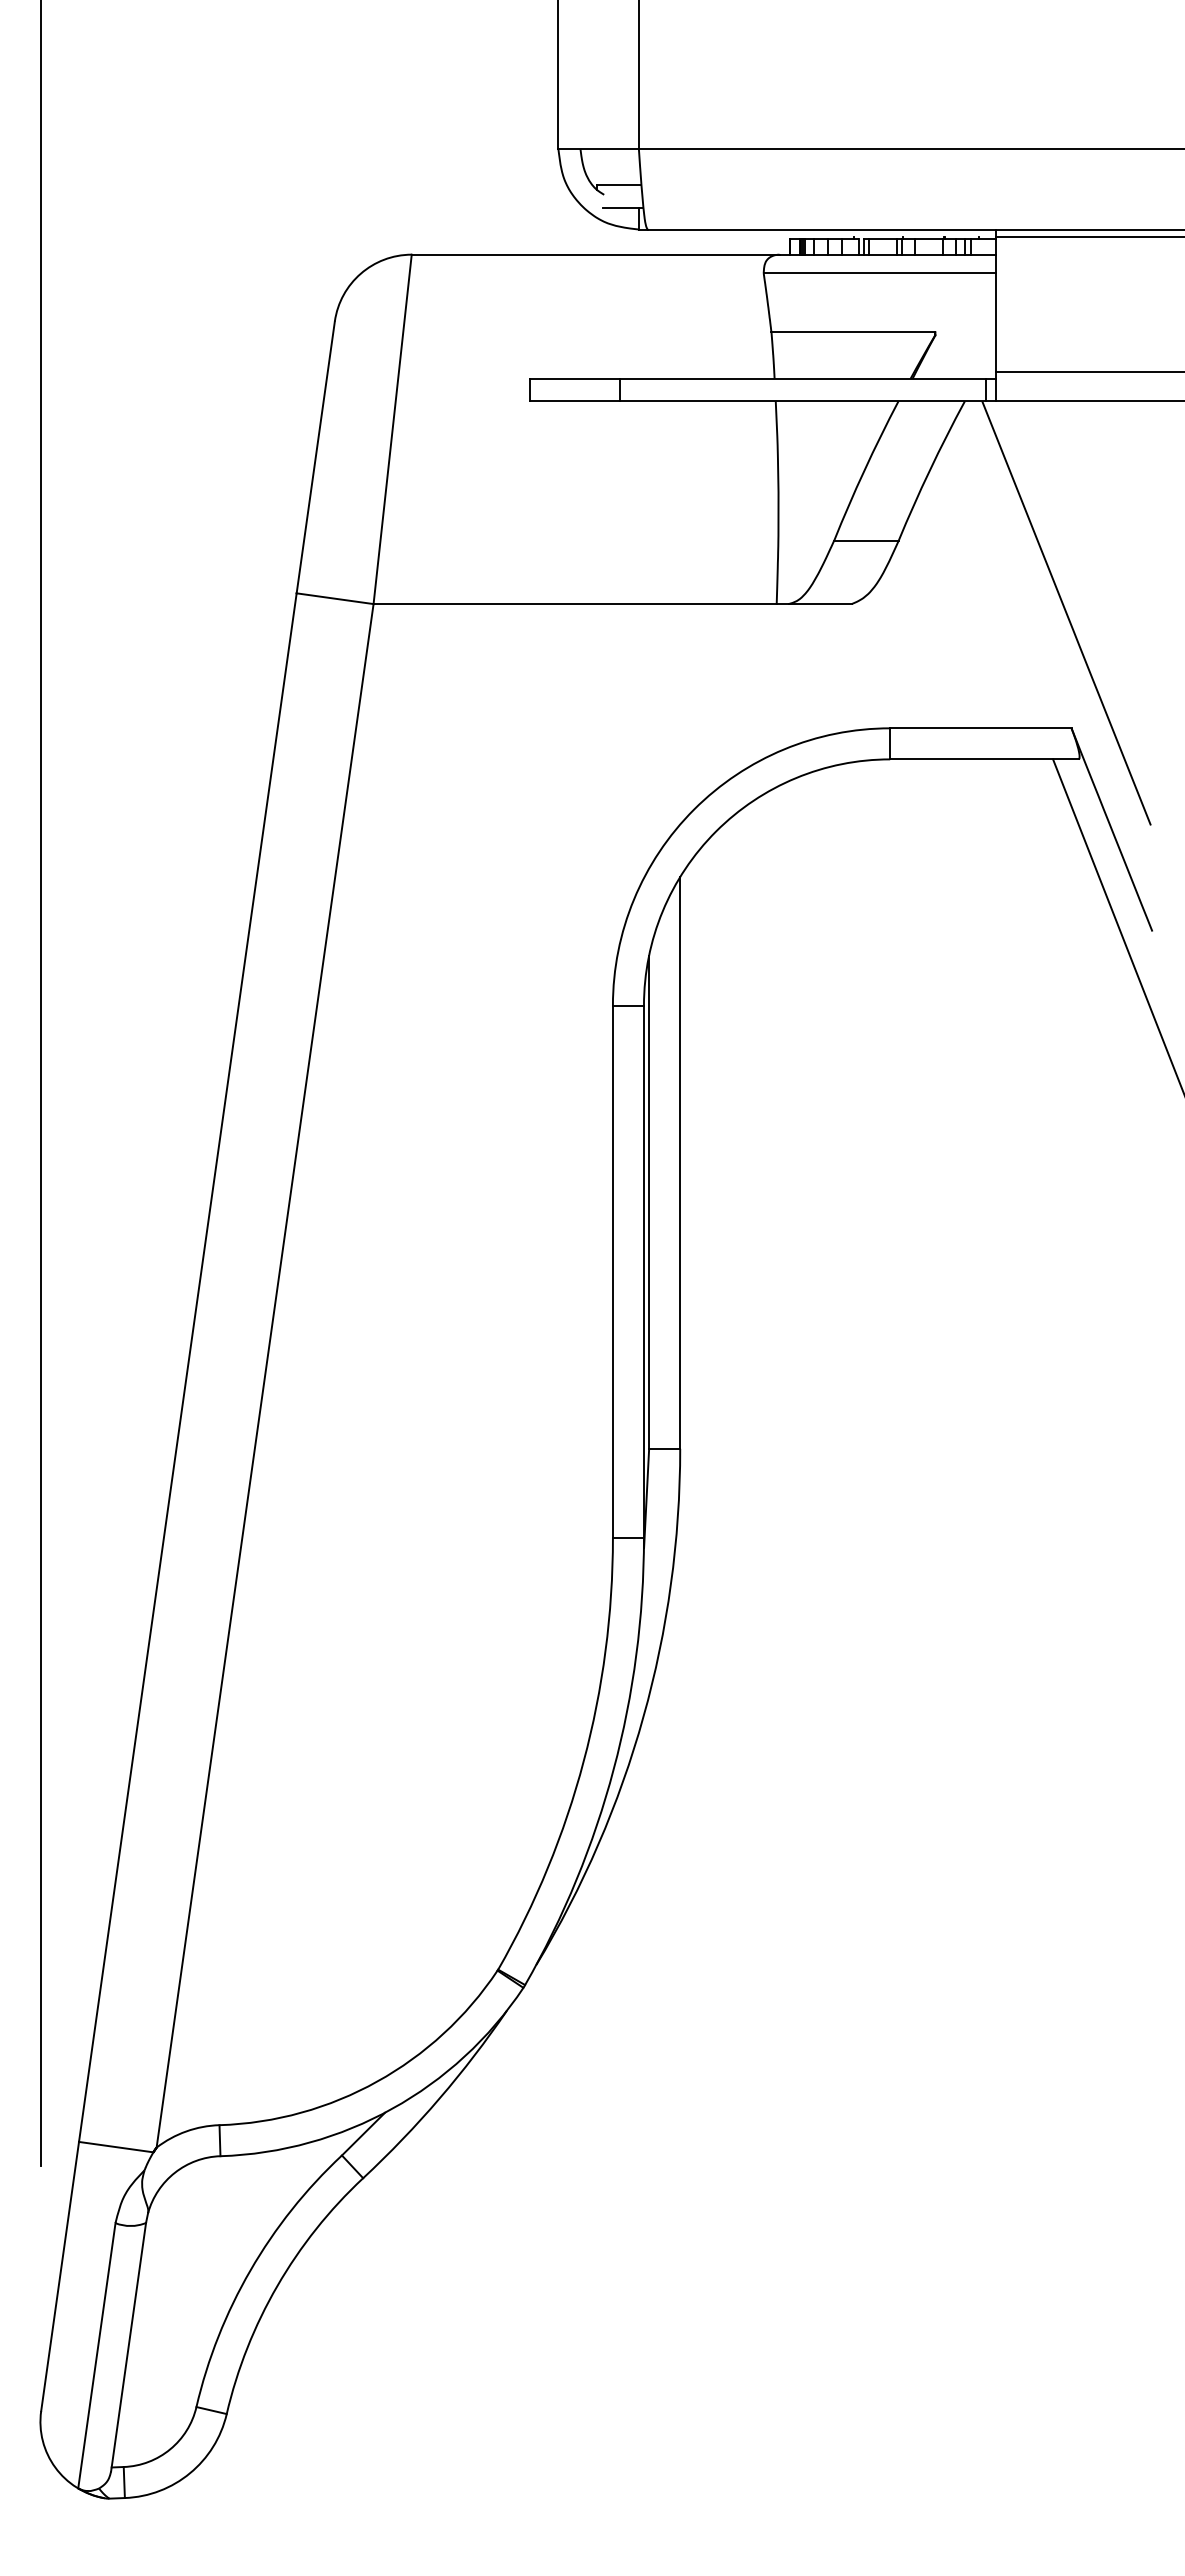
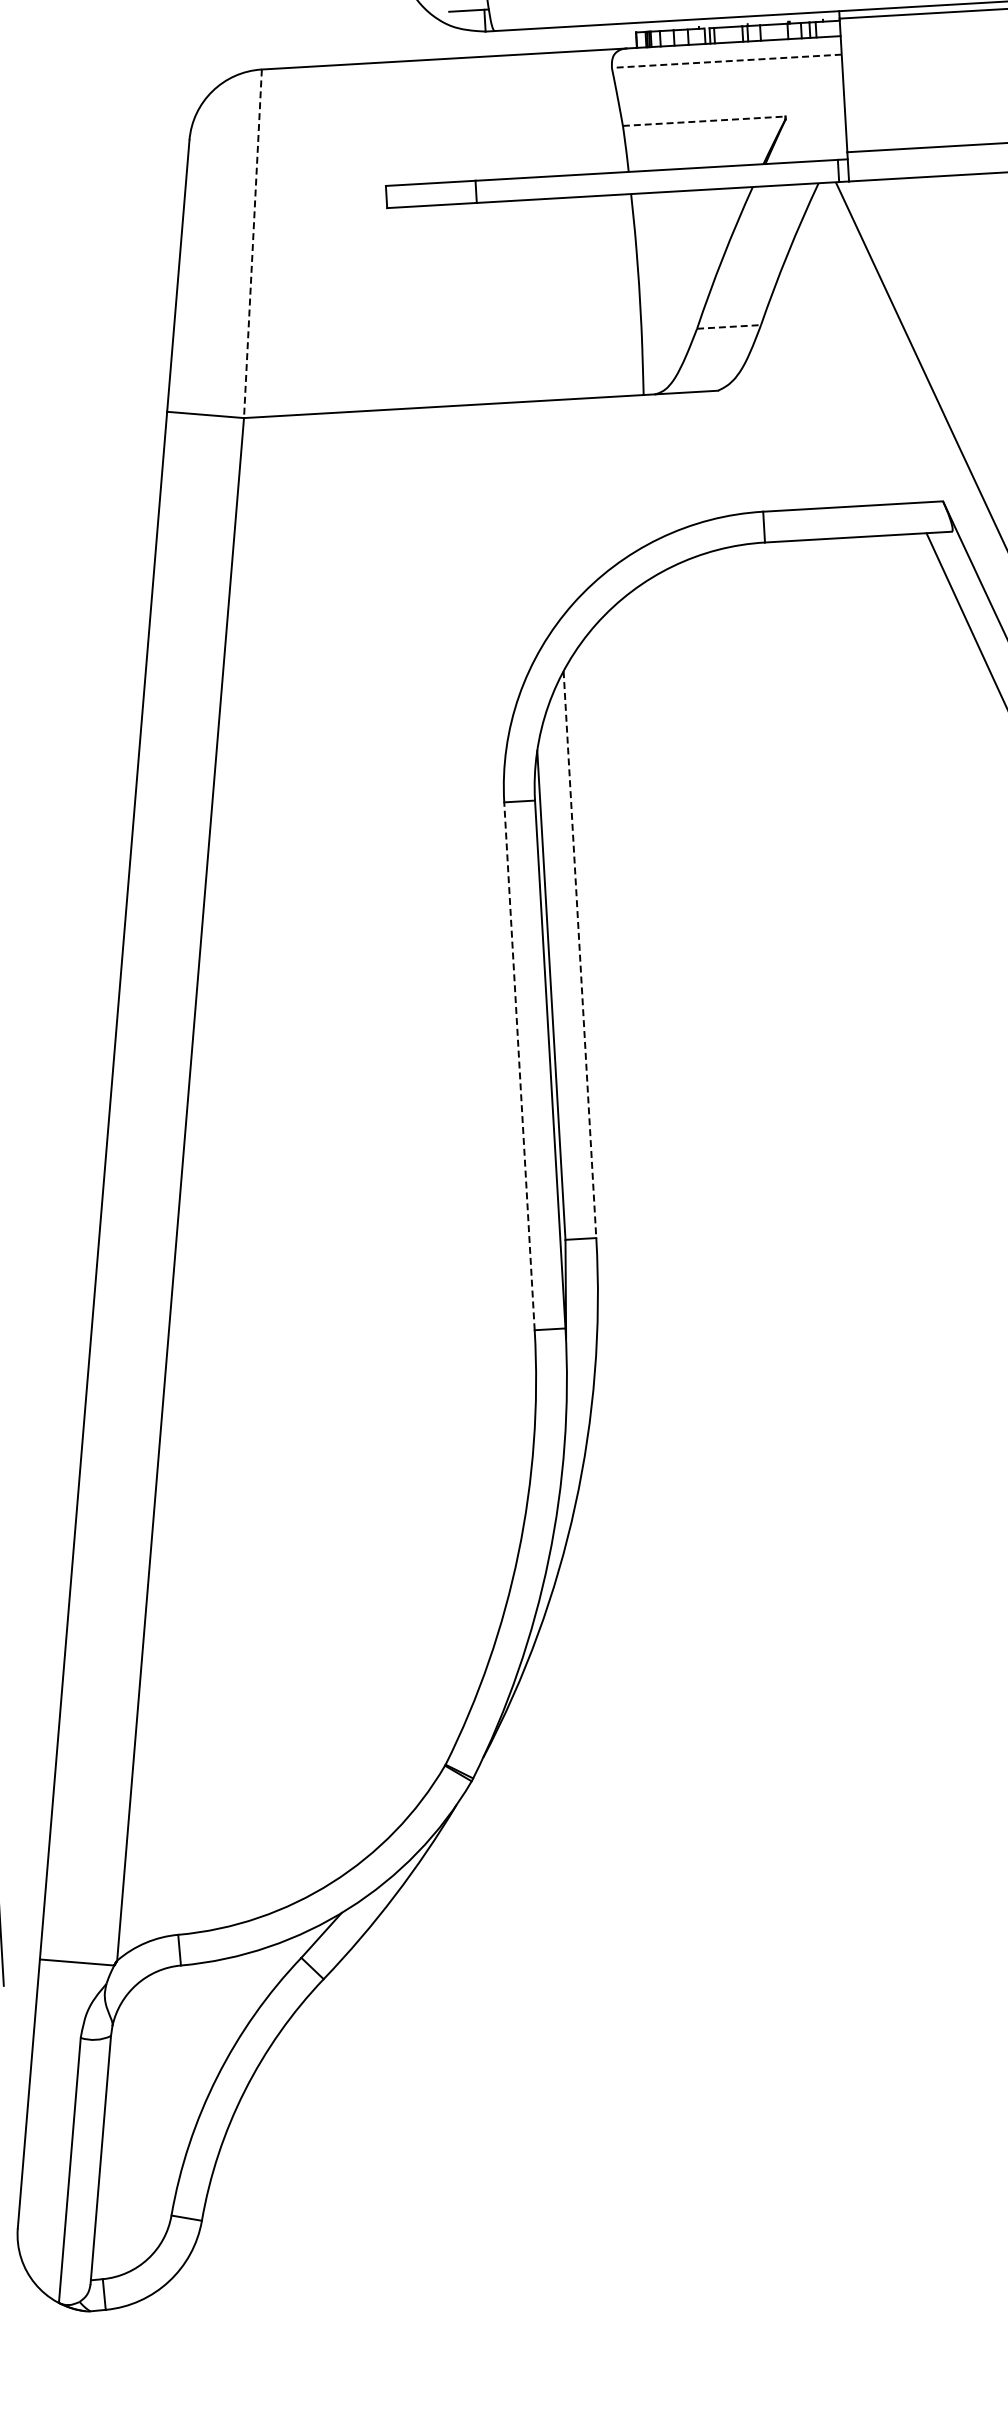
line: (879, 273) -> (726, 61), solid -> dashed
line: (853, 332) -> (704, 121), solid -> dashed
line: (392, 429) -> (252, 243), solid -> dashed
line: (867, 540) -> (730, 326), solid -> dashed
line: (680, 1162) -> (580, 954), solid -> dashed
line: (612, 1271) -> (519, 1066), solid -> dashed

